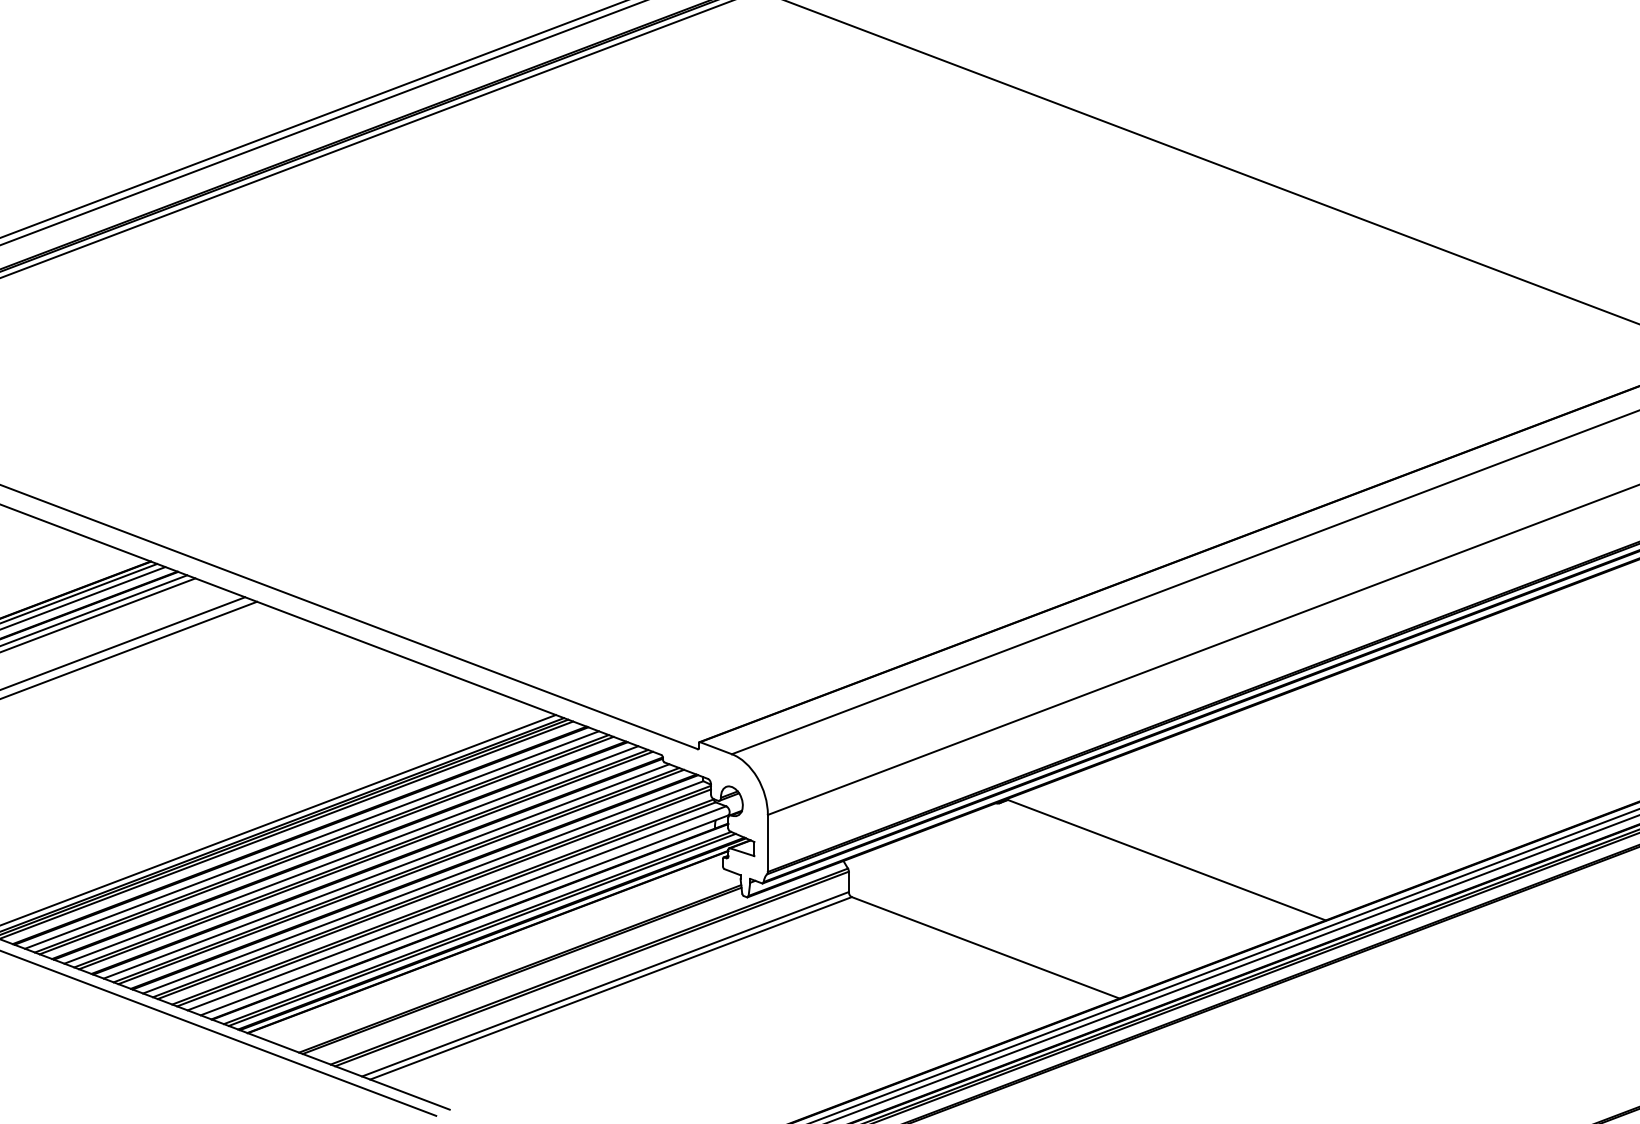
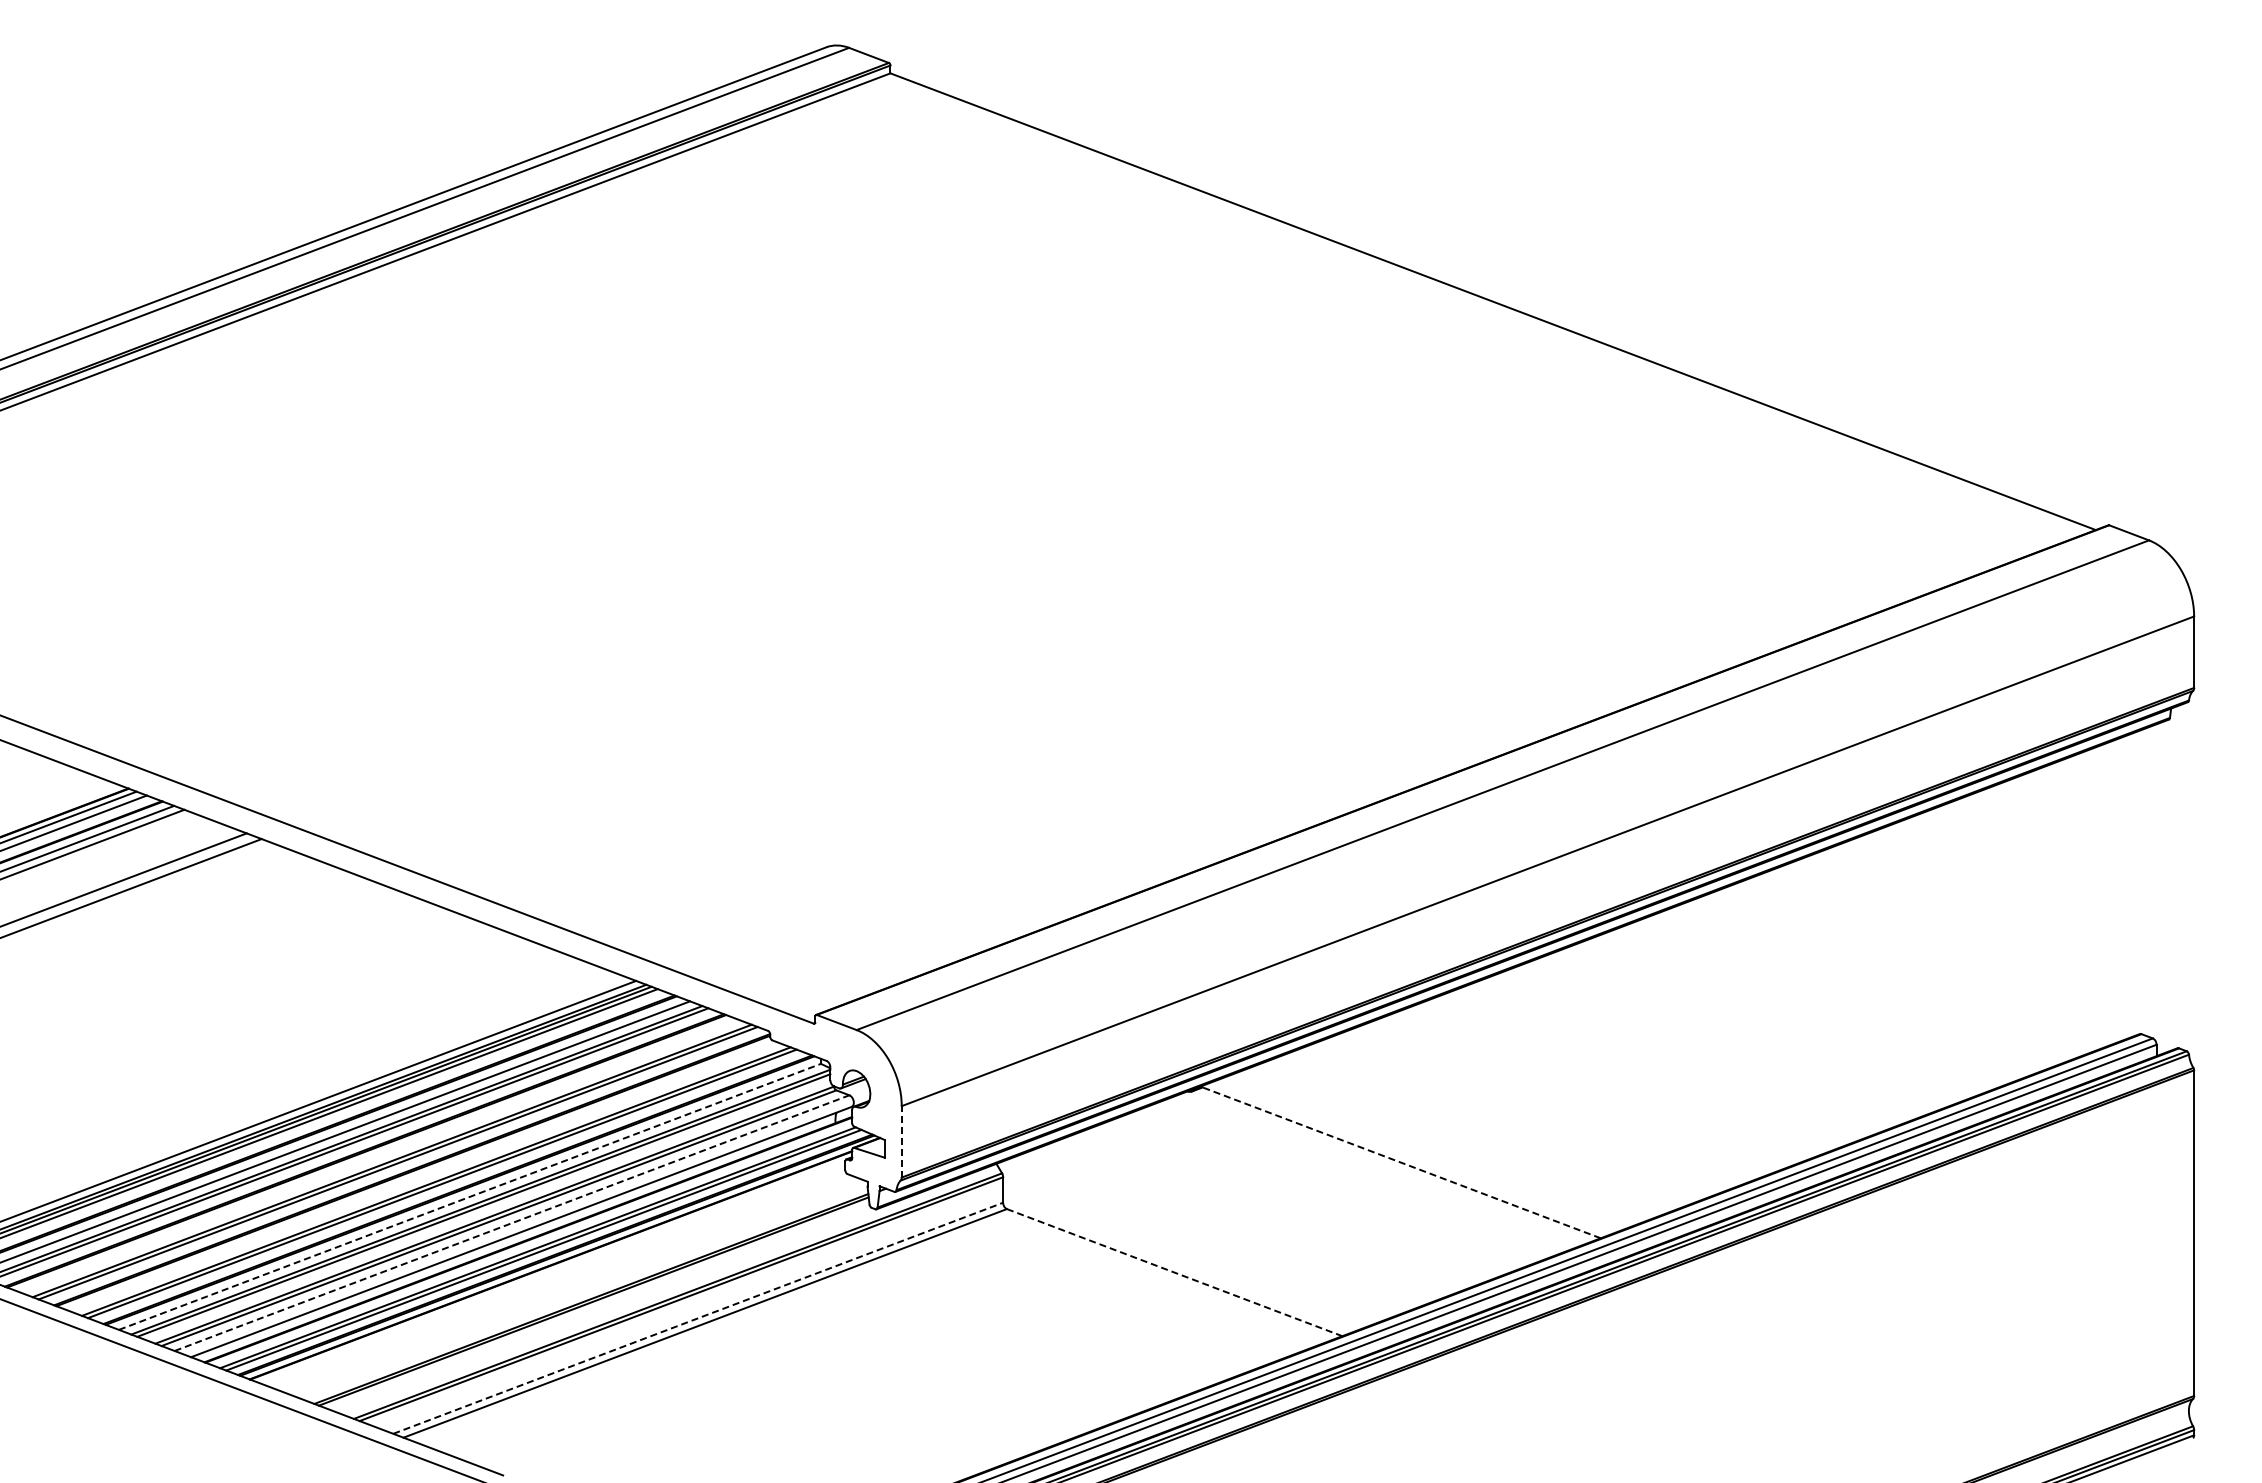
line: (767, 843) -> (901, 1141), solid -> dashed
line: (351, 855) -> (379, 1156), removed
line: (1165, 859) -> (1400, 1162), solid -> dashed
line: (386, 871) -> (423, 1176), removed
line: (423, 887) -> (470, 1196), solid -> dashed
line: (457, 908) -> (512, 1223), solid -> dashed
line: (986, 947) -> (1175, 1272), solid -> dashed
line: (605, 984) -> (698, 1318), solid -> dashed

